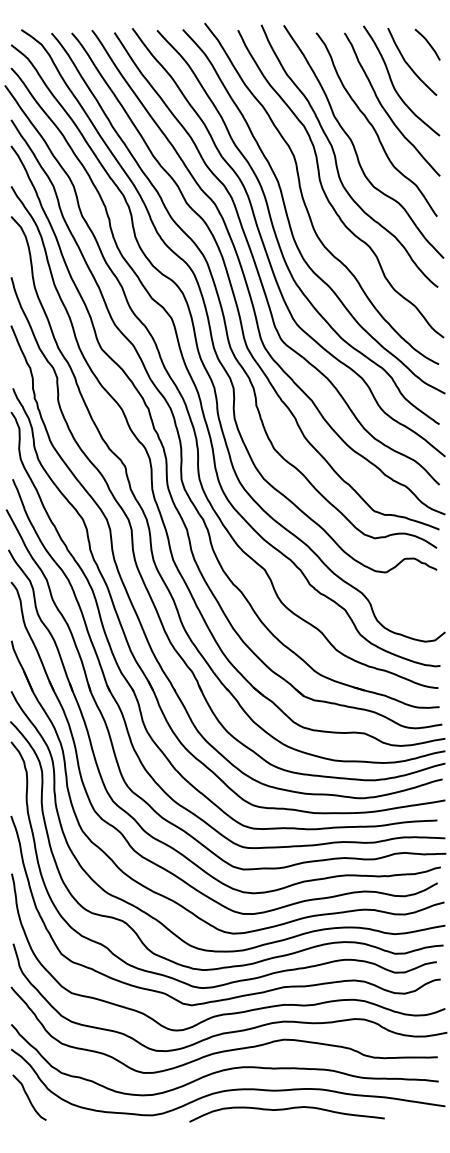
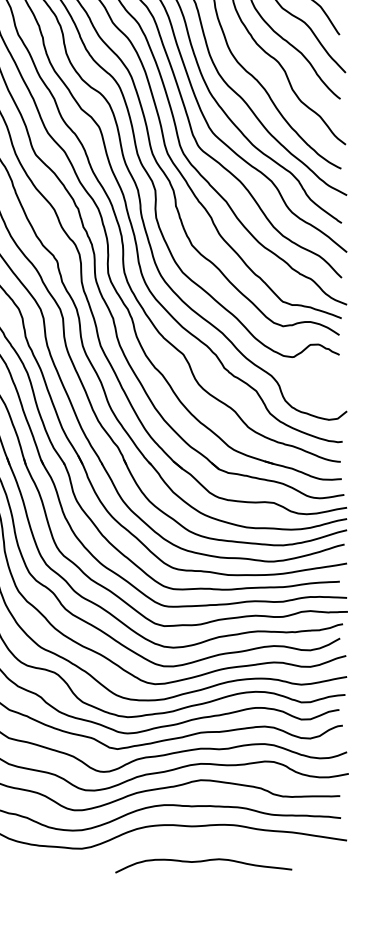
curve: (284, 1110) -> (201, 862), moved

